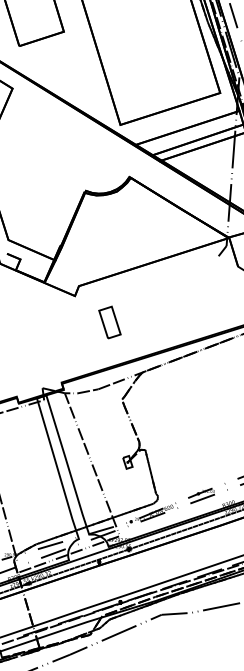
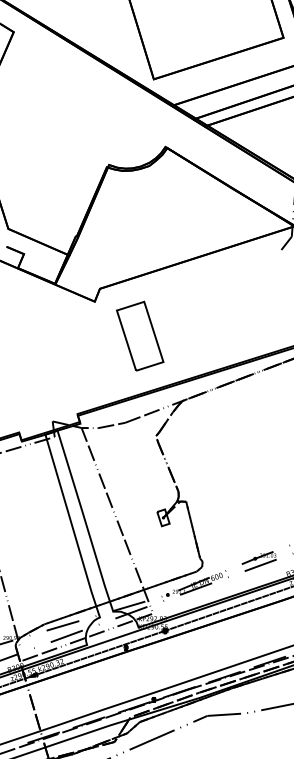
part: (109, 322) -> (139, 336), size x1.67

